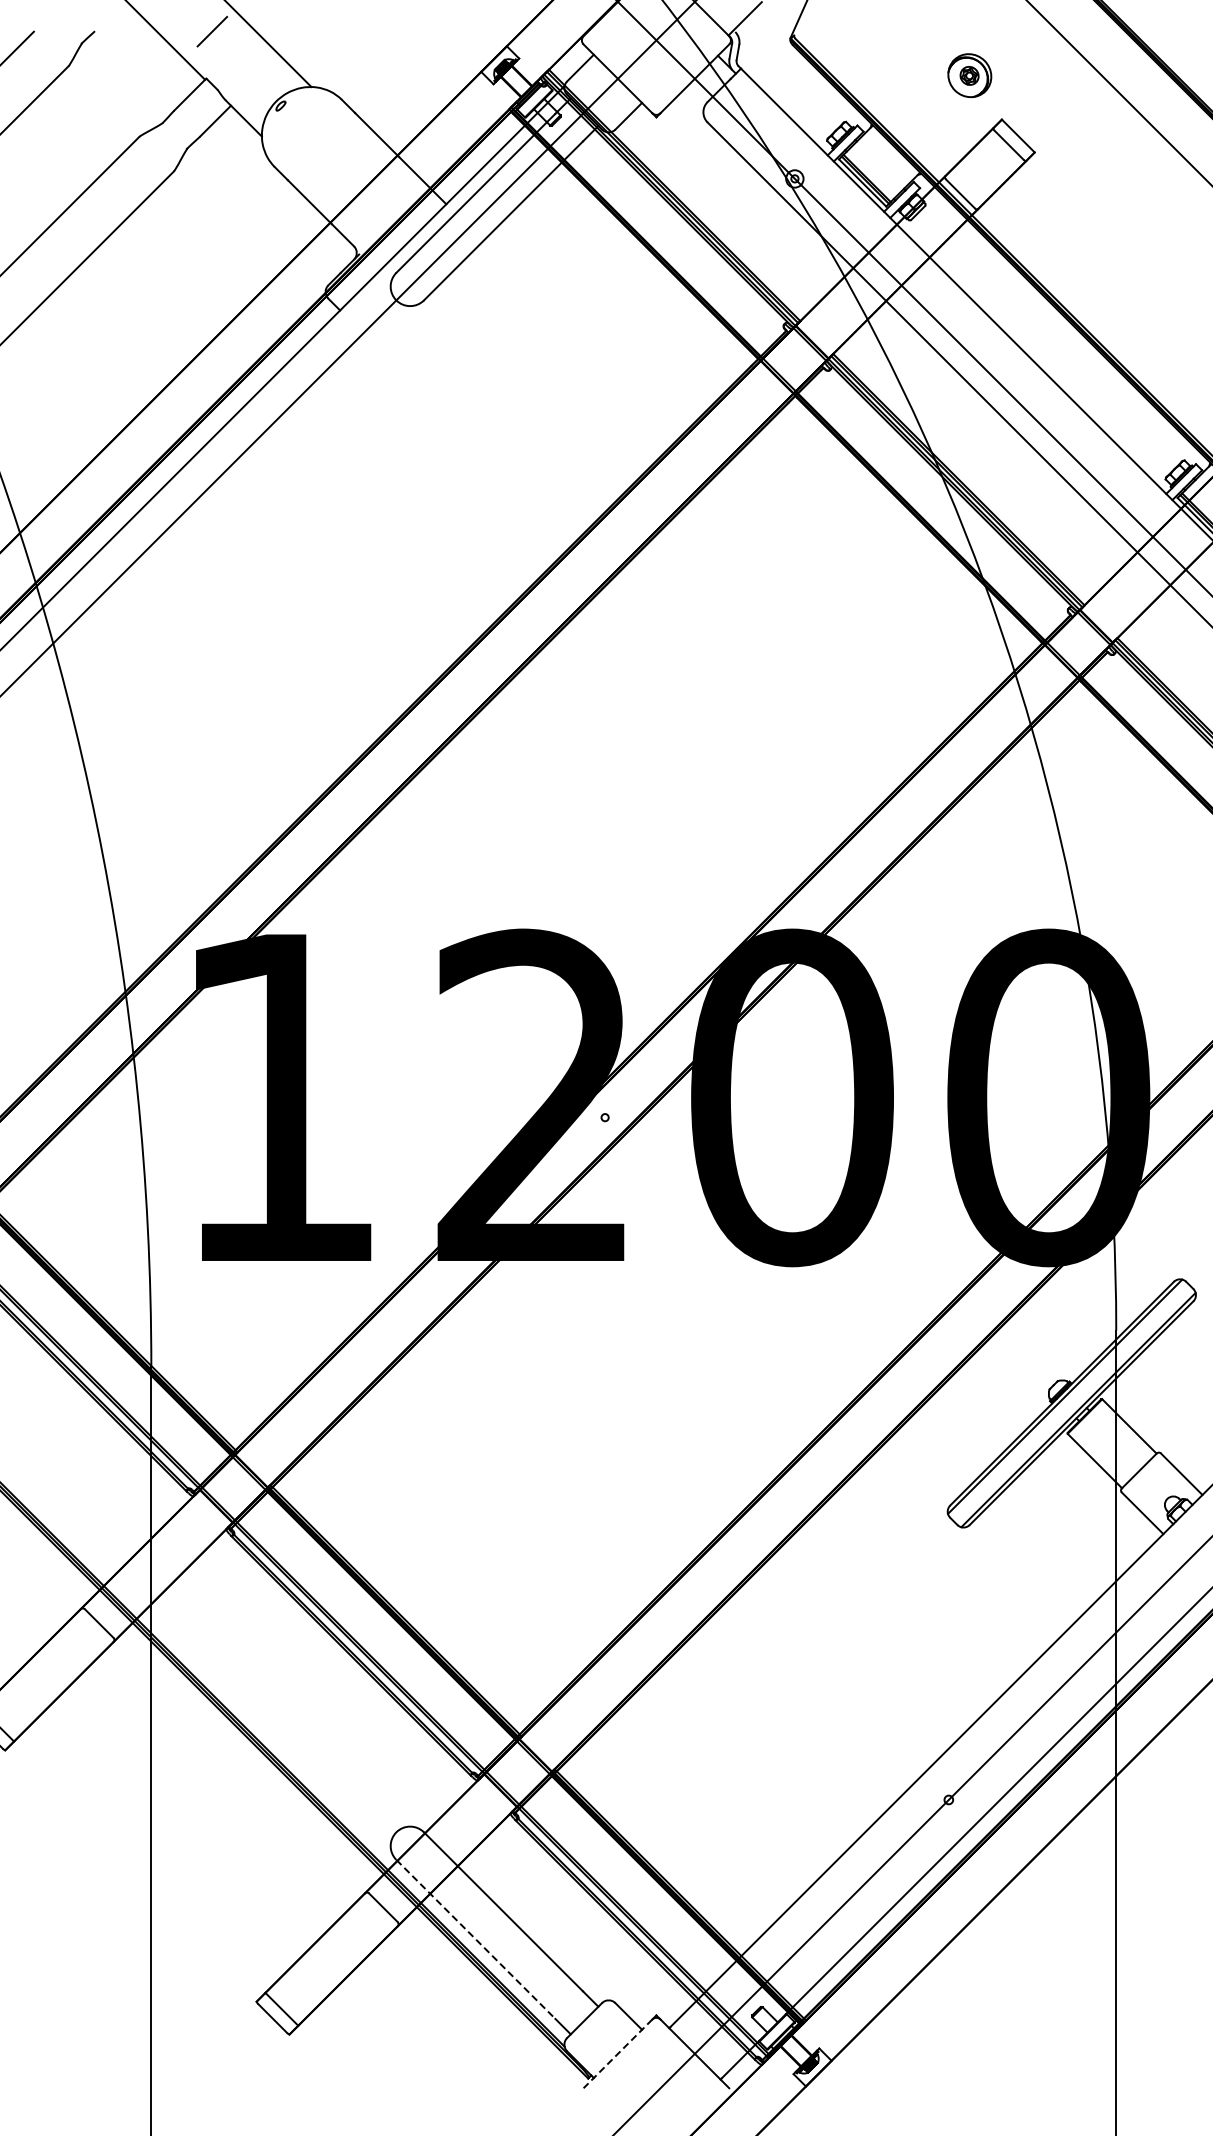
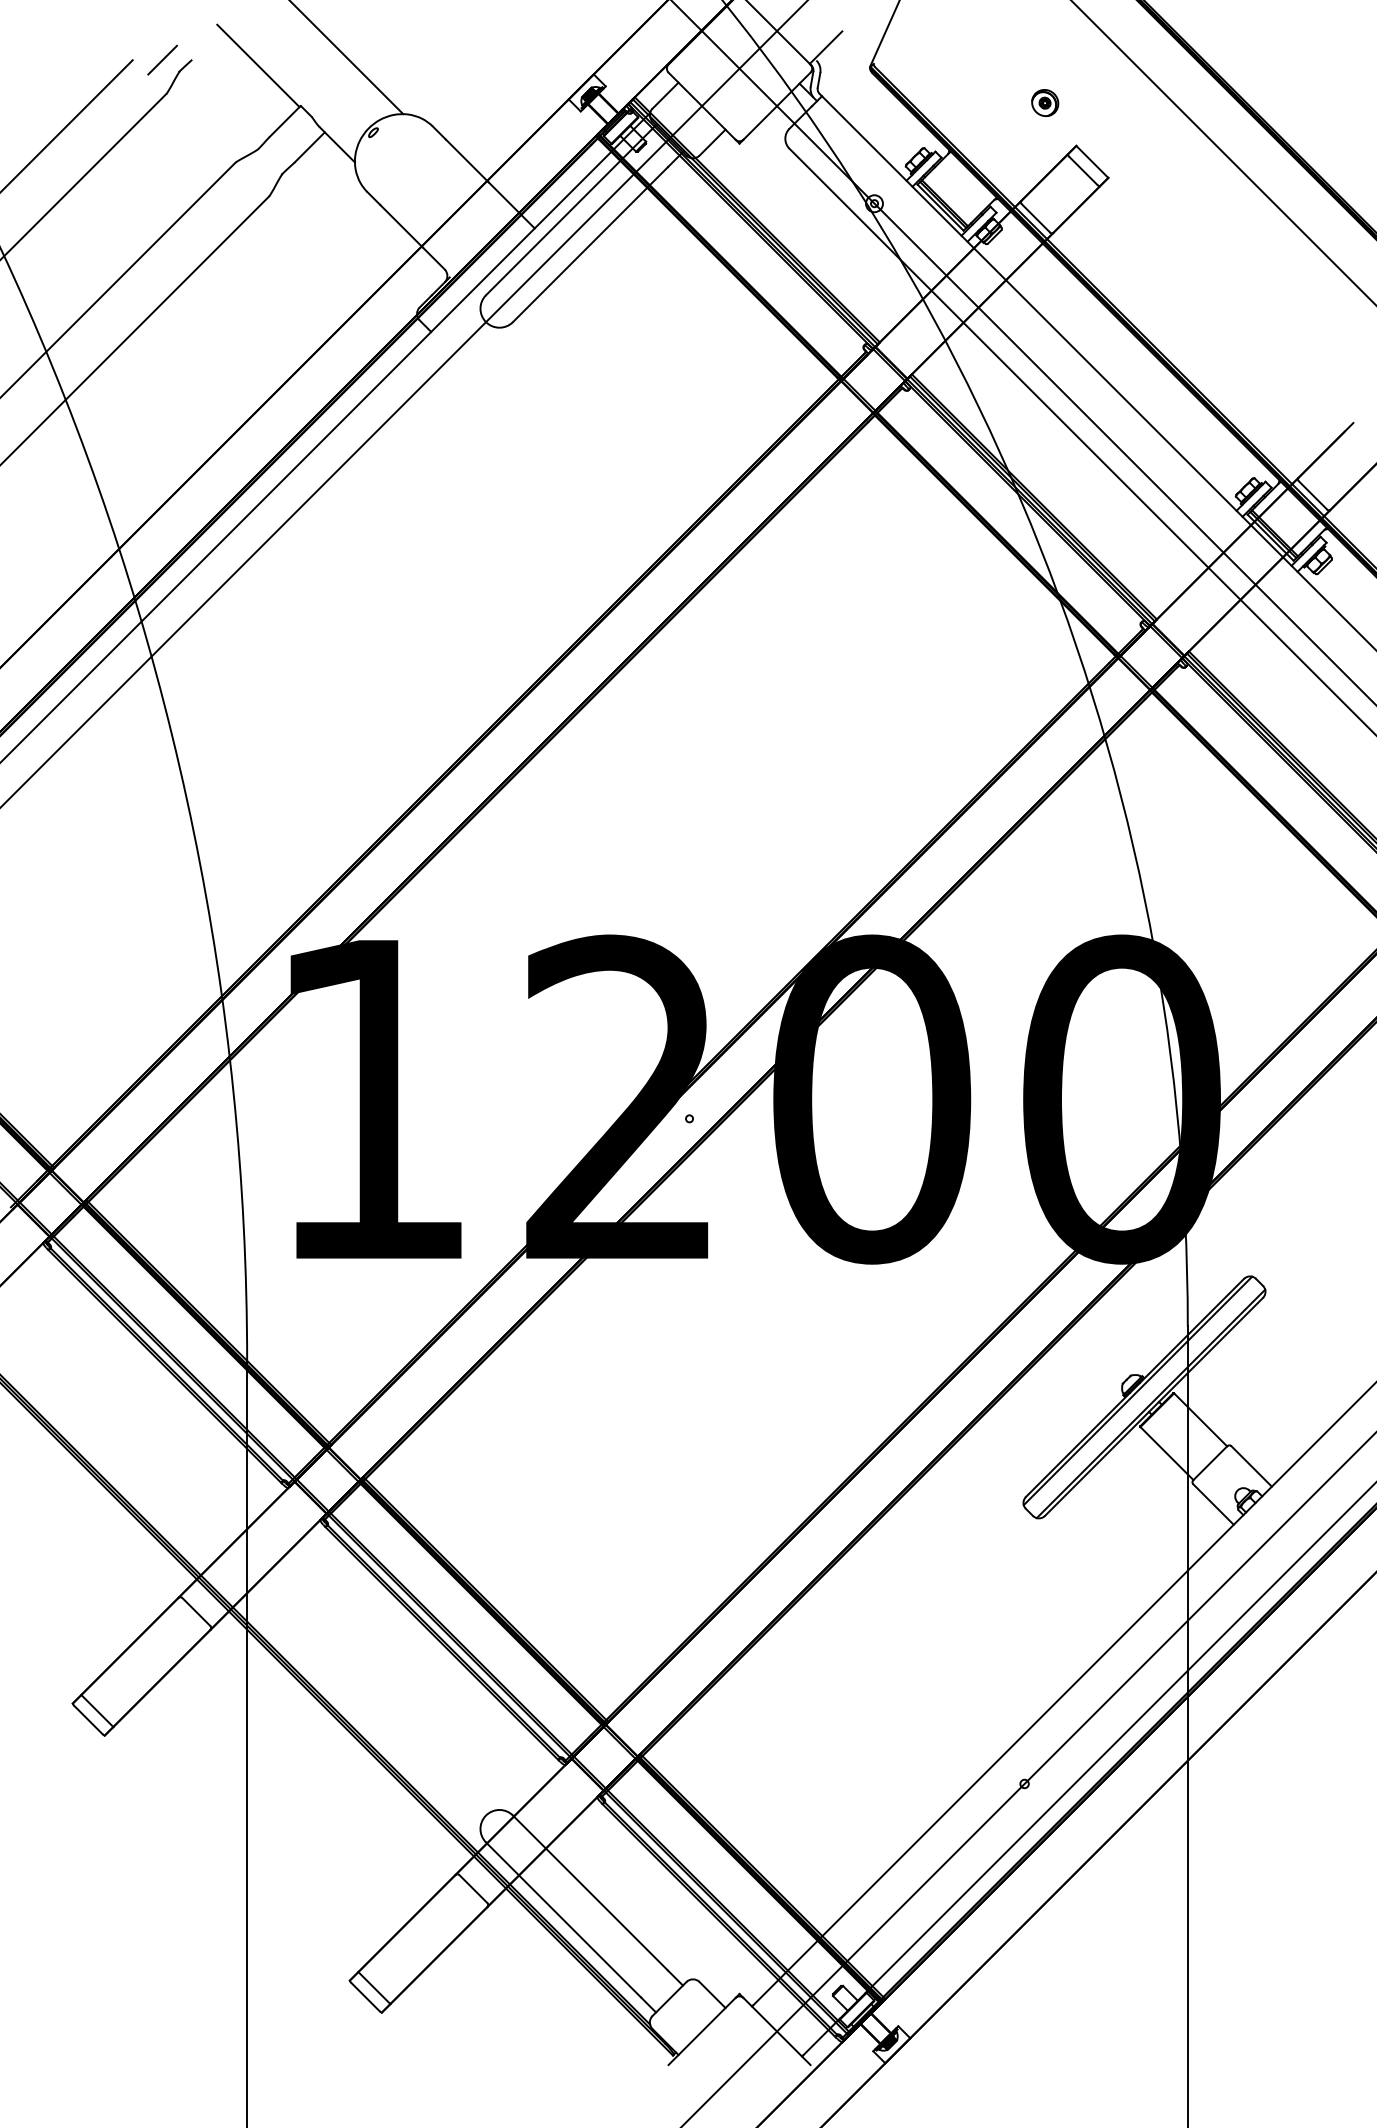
line: (212, 30) -> (162, 59), moved
part: (970, 75) -> (1045, 102), size x0.62
line: (475, 1938) -> (563, 1919), dashed -> solid
line: (617, 2053) -> (701, 2031), dashed -> solid

